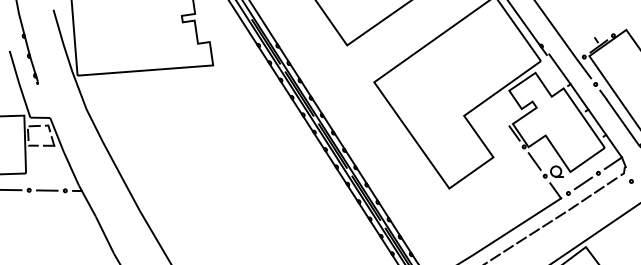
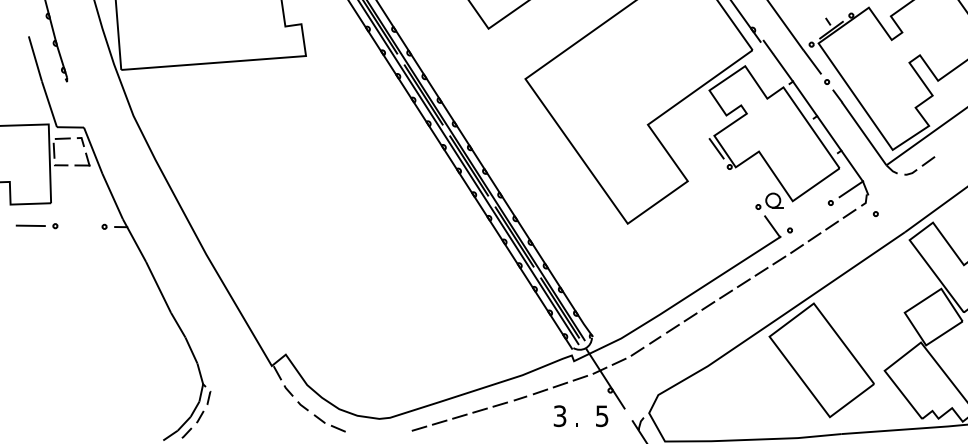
line: (534, 161) -> (743, 186), removed
line: (583, 183) -> (810, 216), removed
line: (46, 190) -> (79, 226), removed

